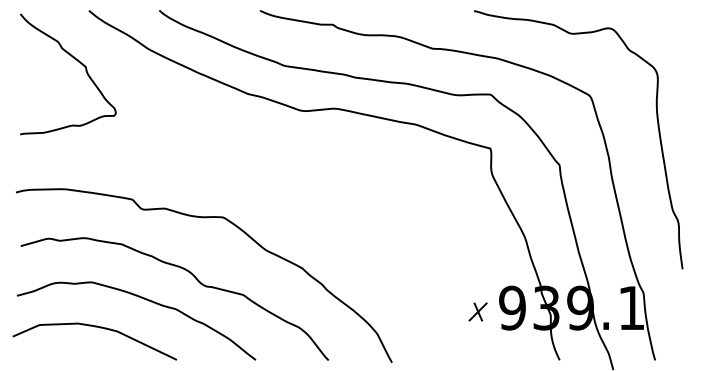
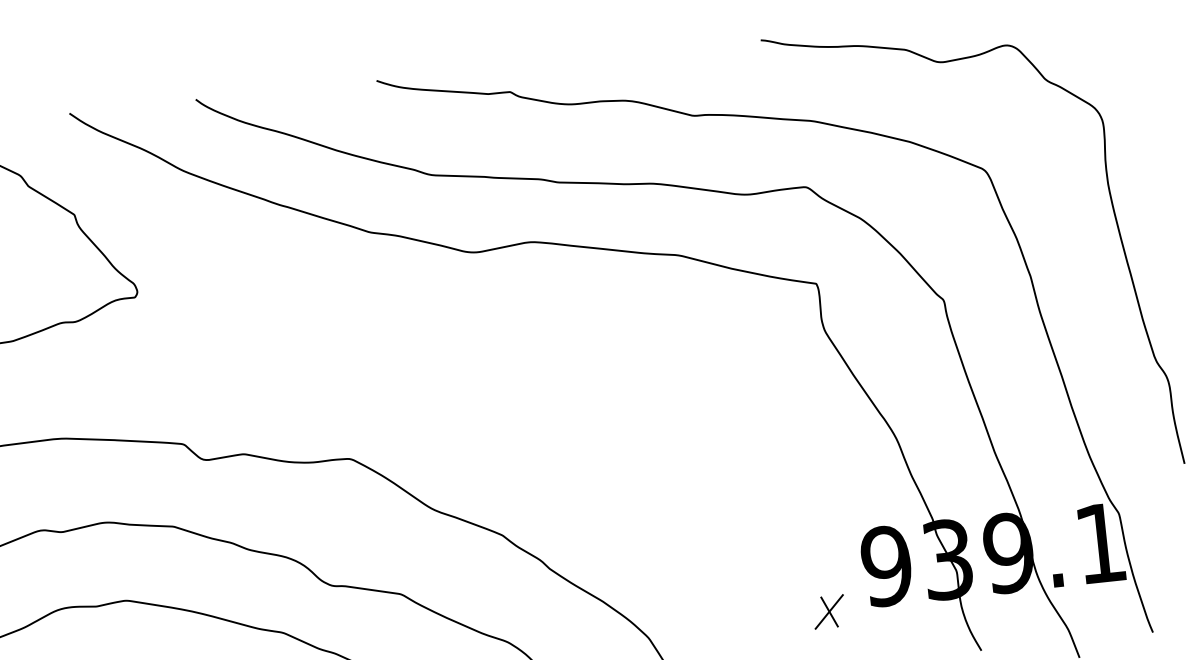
part: (477, 311) -> (828, 611), moved

